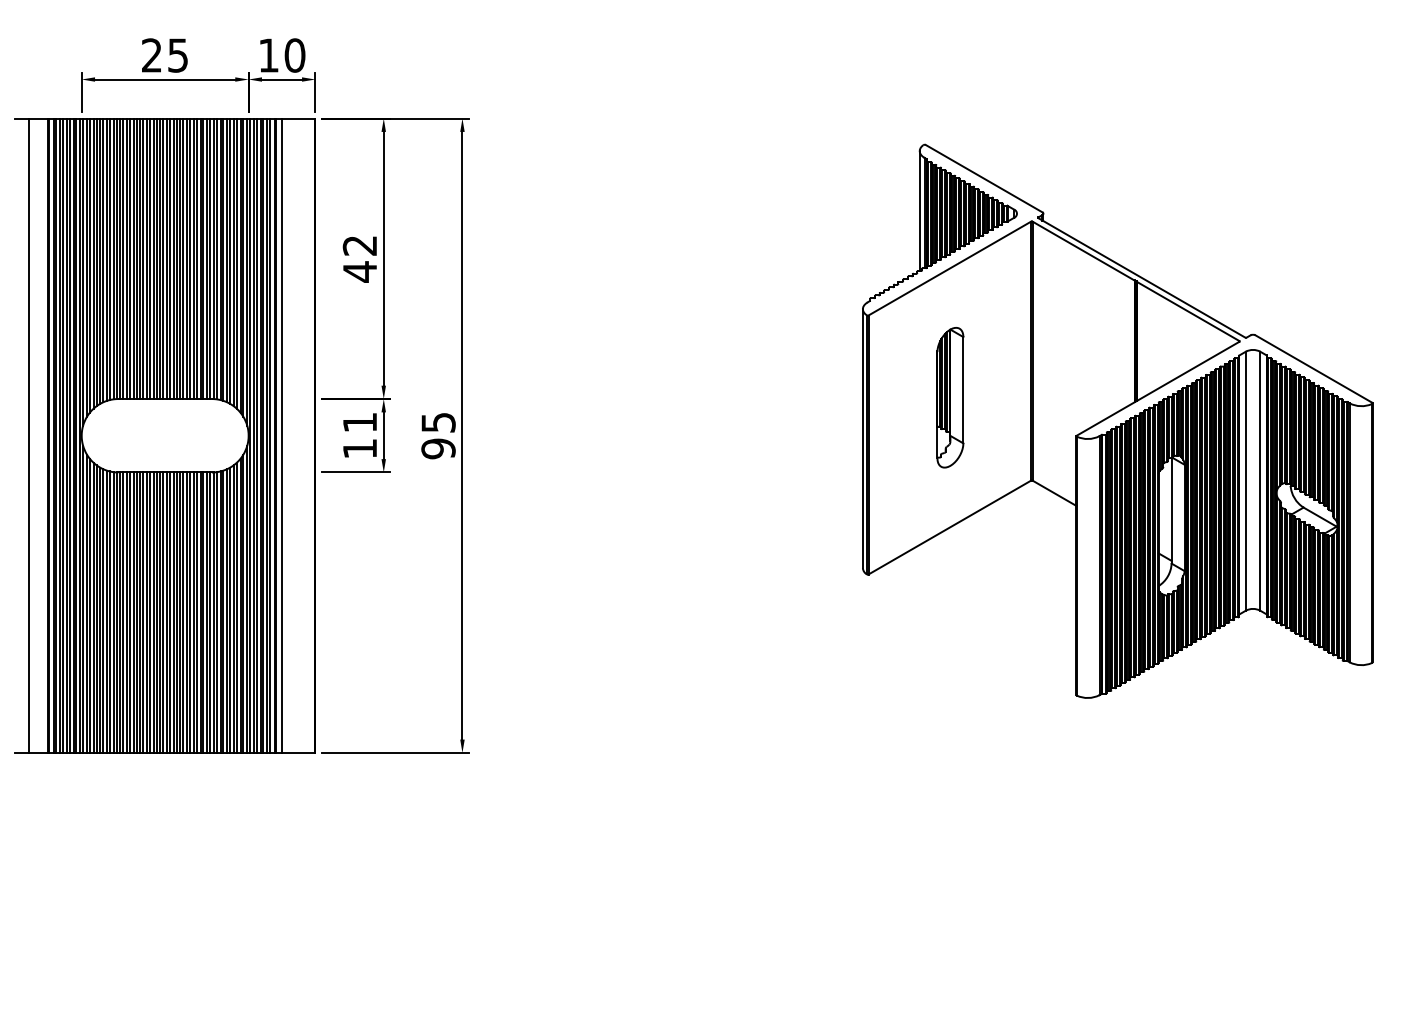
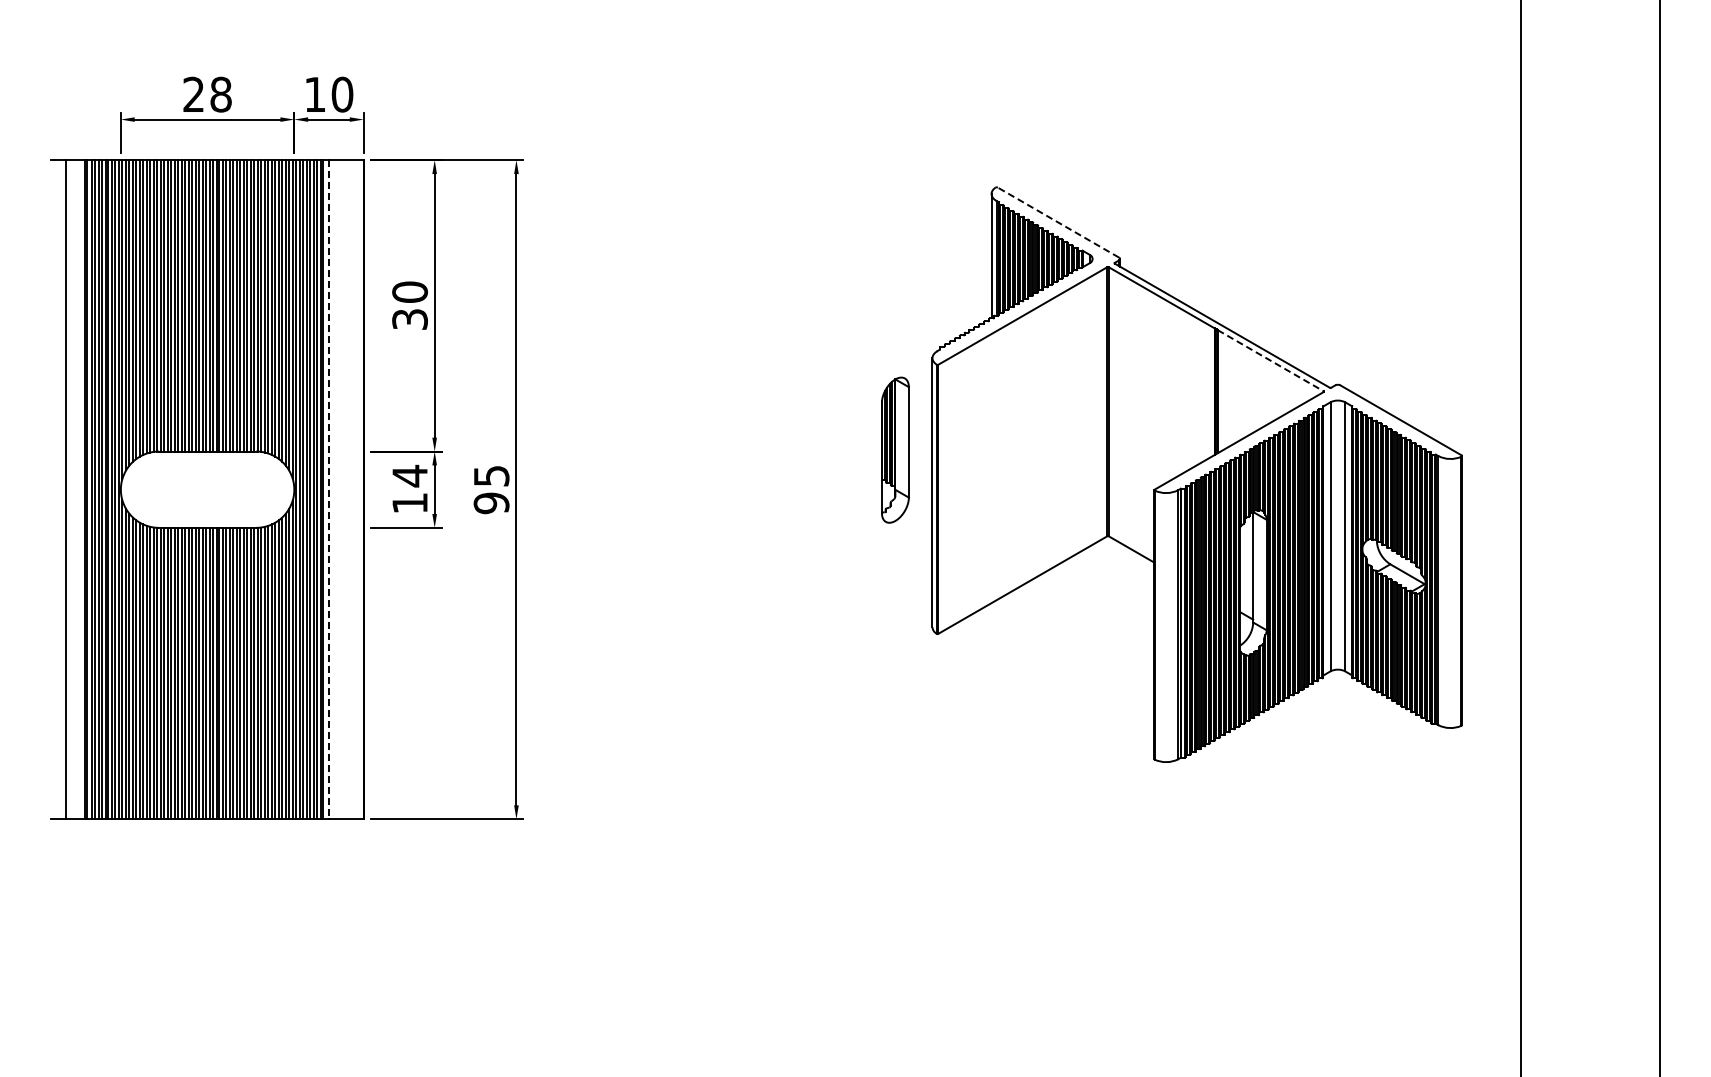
text: (177, 55) -> (220, 94), 25 -> 28
line: (984, 178) -> (1058, 222), solid -> dashed
text: (359, 258) -> (409, 305), 42 -> 30
line: (1189, 311) -> (1271, 360), solid -> dashed
part: (950, 397) -> (895, 449), moved
text: (359, 422) -> (409, 475), 11 -> 14
line: (282, 435) -> (329, 489), solid -> dashed

